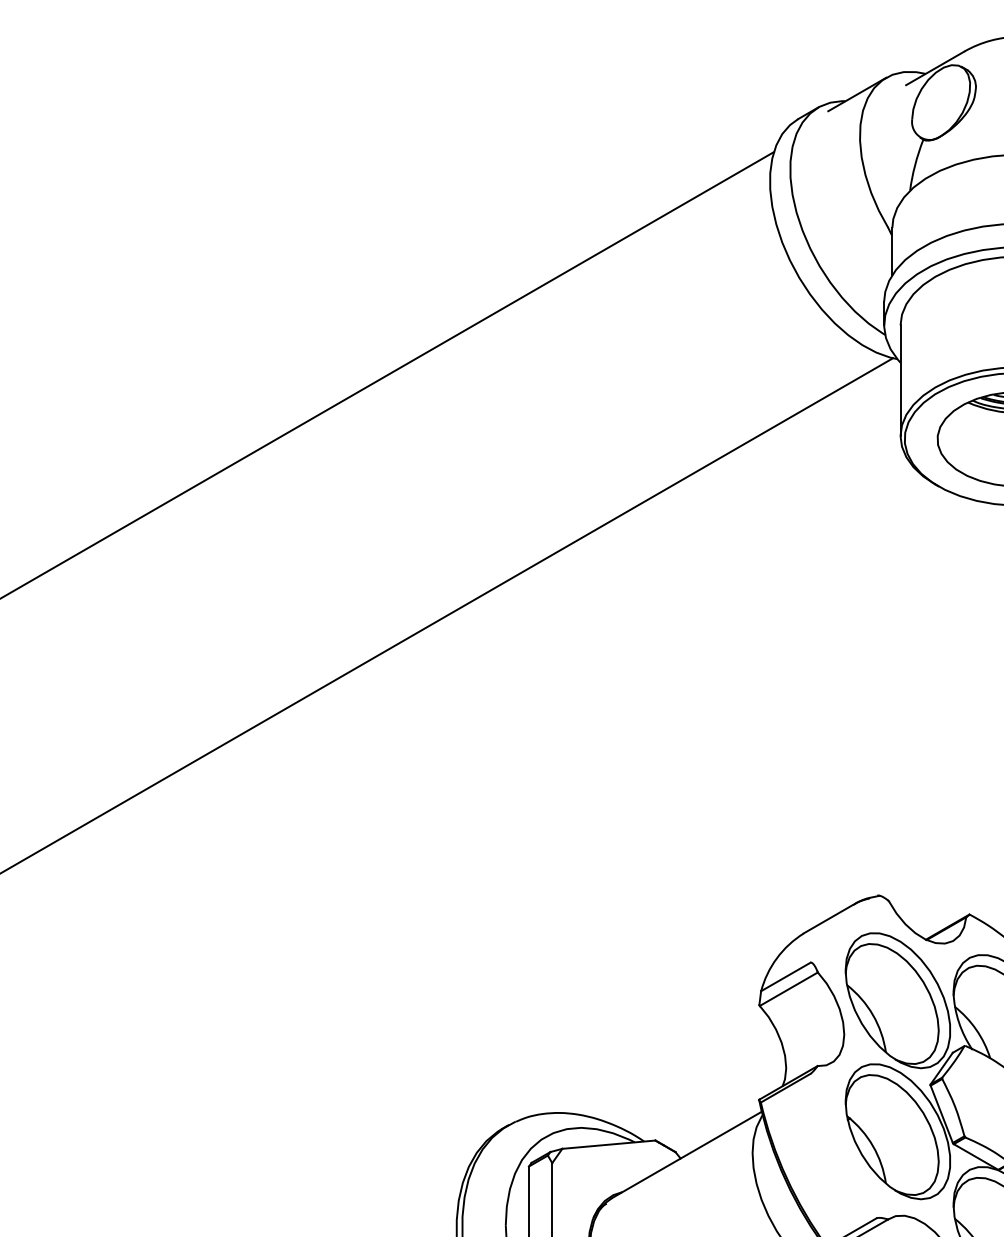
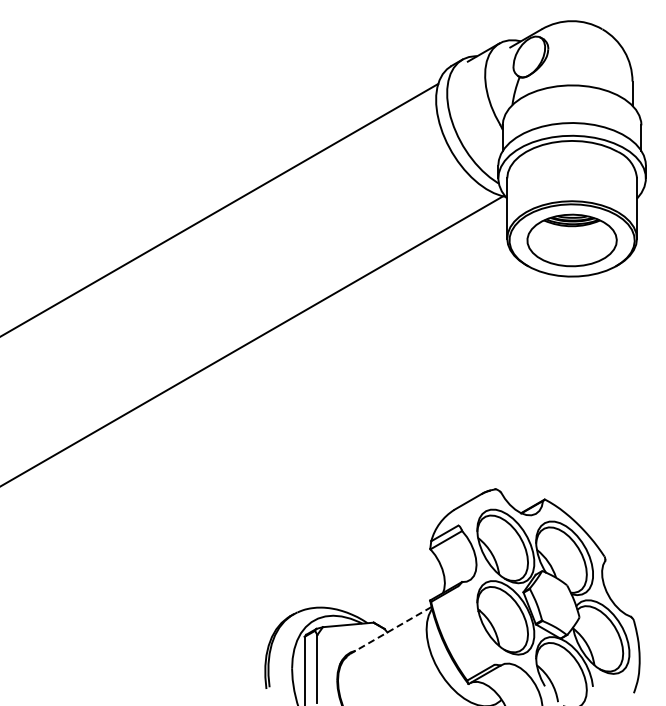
line: (686, 1154) -> (390, 630), solid -> dashed

